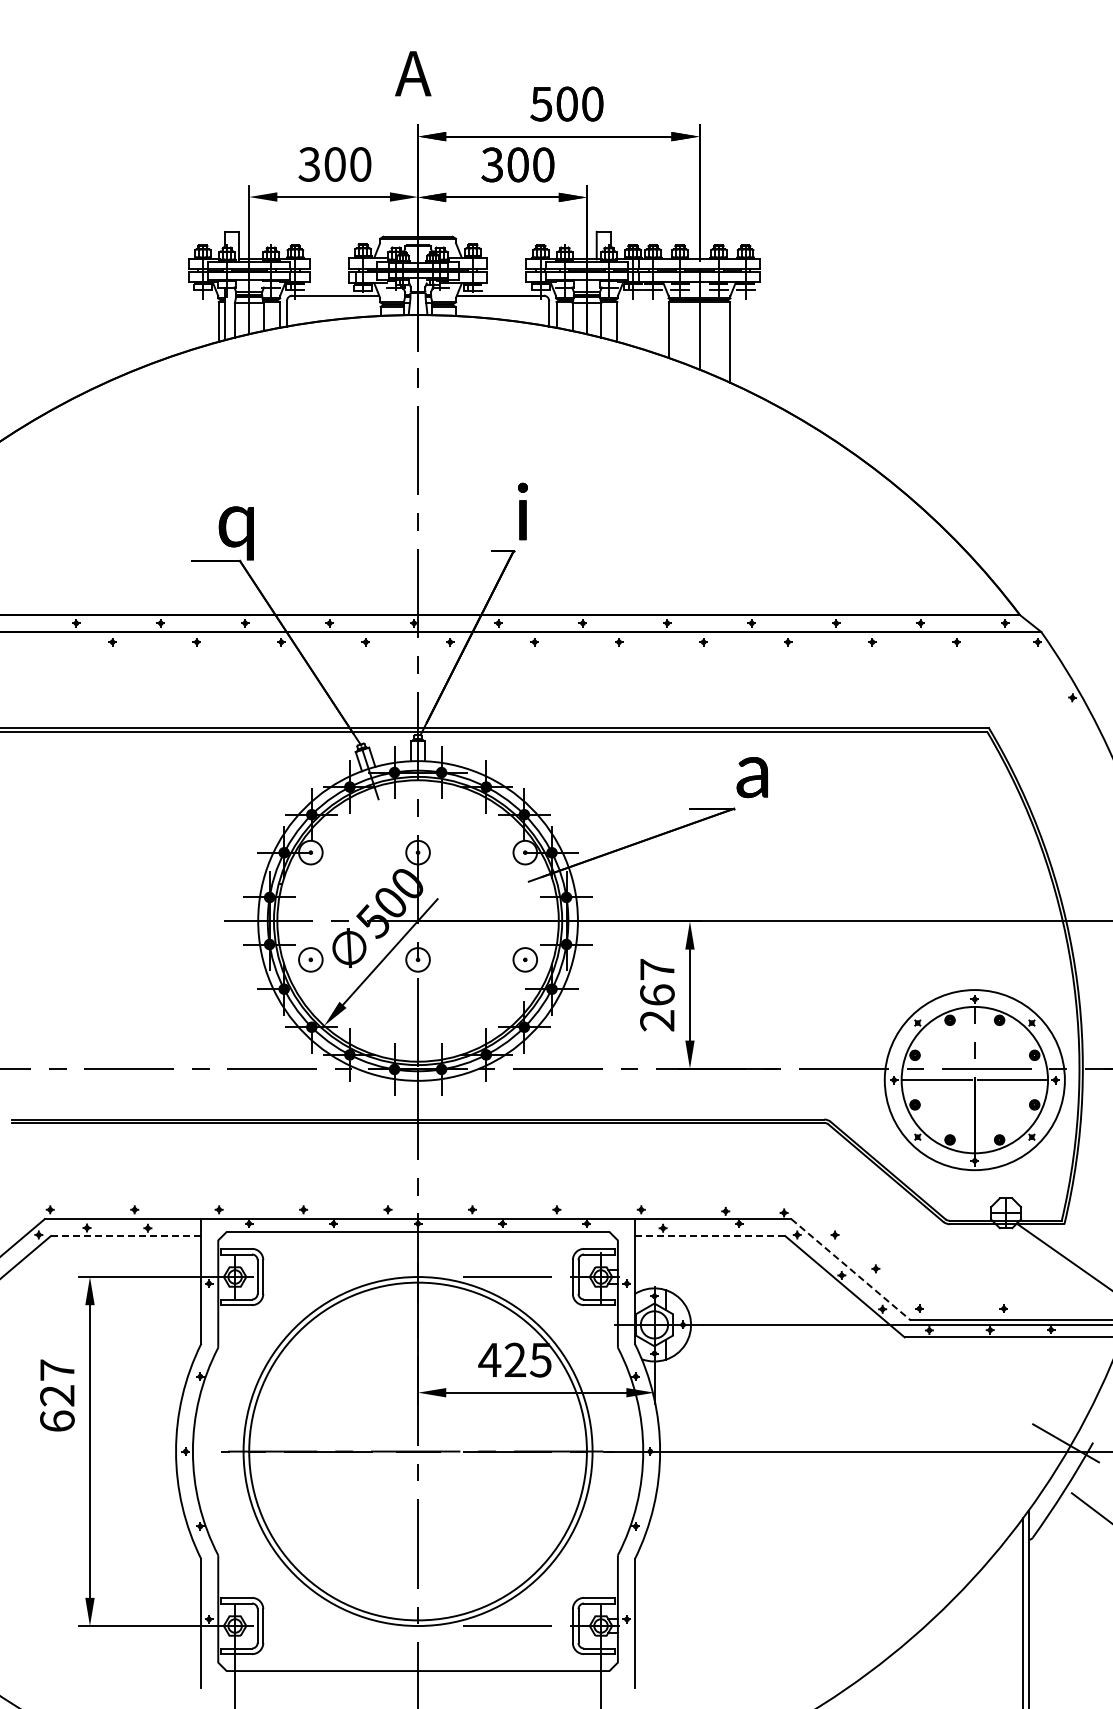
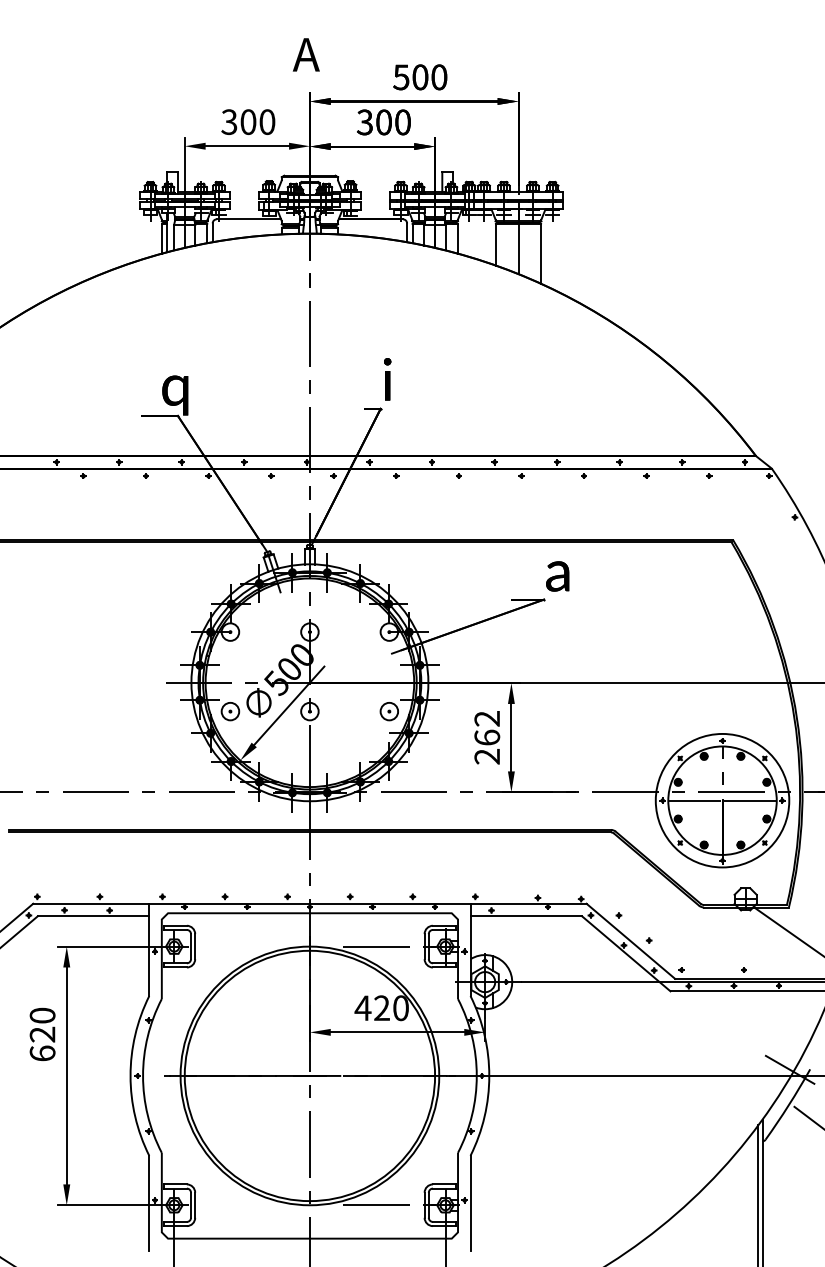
text: (657, 969) -> (487, 718), 267 -> 262
line: (126, 1236) -> (93, 916), dashed -> solid
line: (710, 1236) -> (526, 916), dashed -> solid
line: (851, 1270) -> (631, 941), dashed -> solid
text: (540, 1359) -> (400, 1007), 425 -> 420
text: (57, 1369) -> (42, 1015), 627 -> 620

